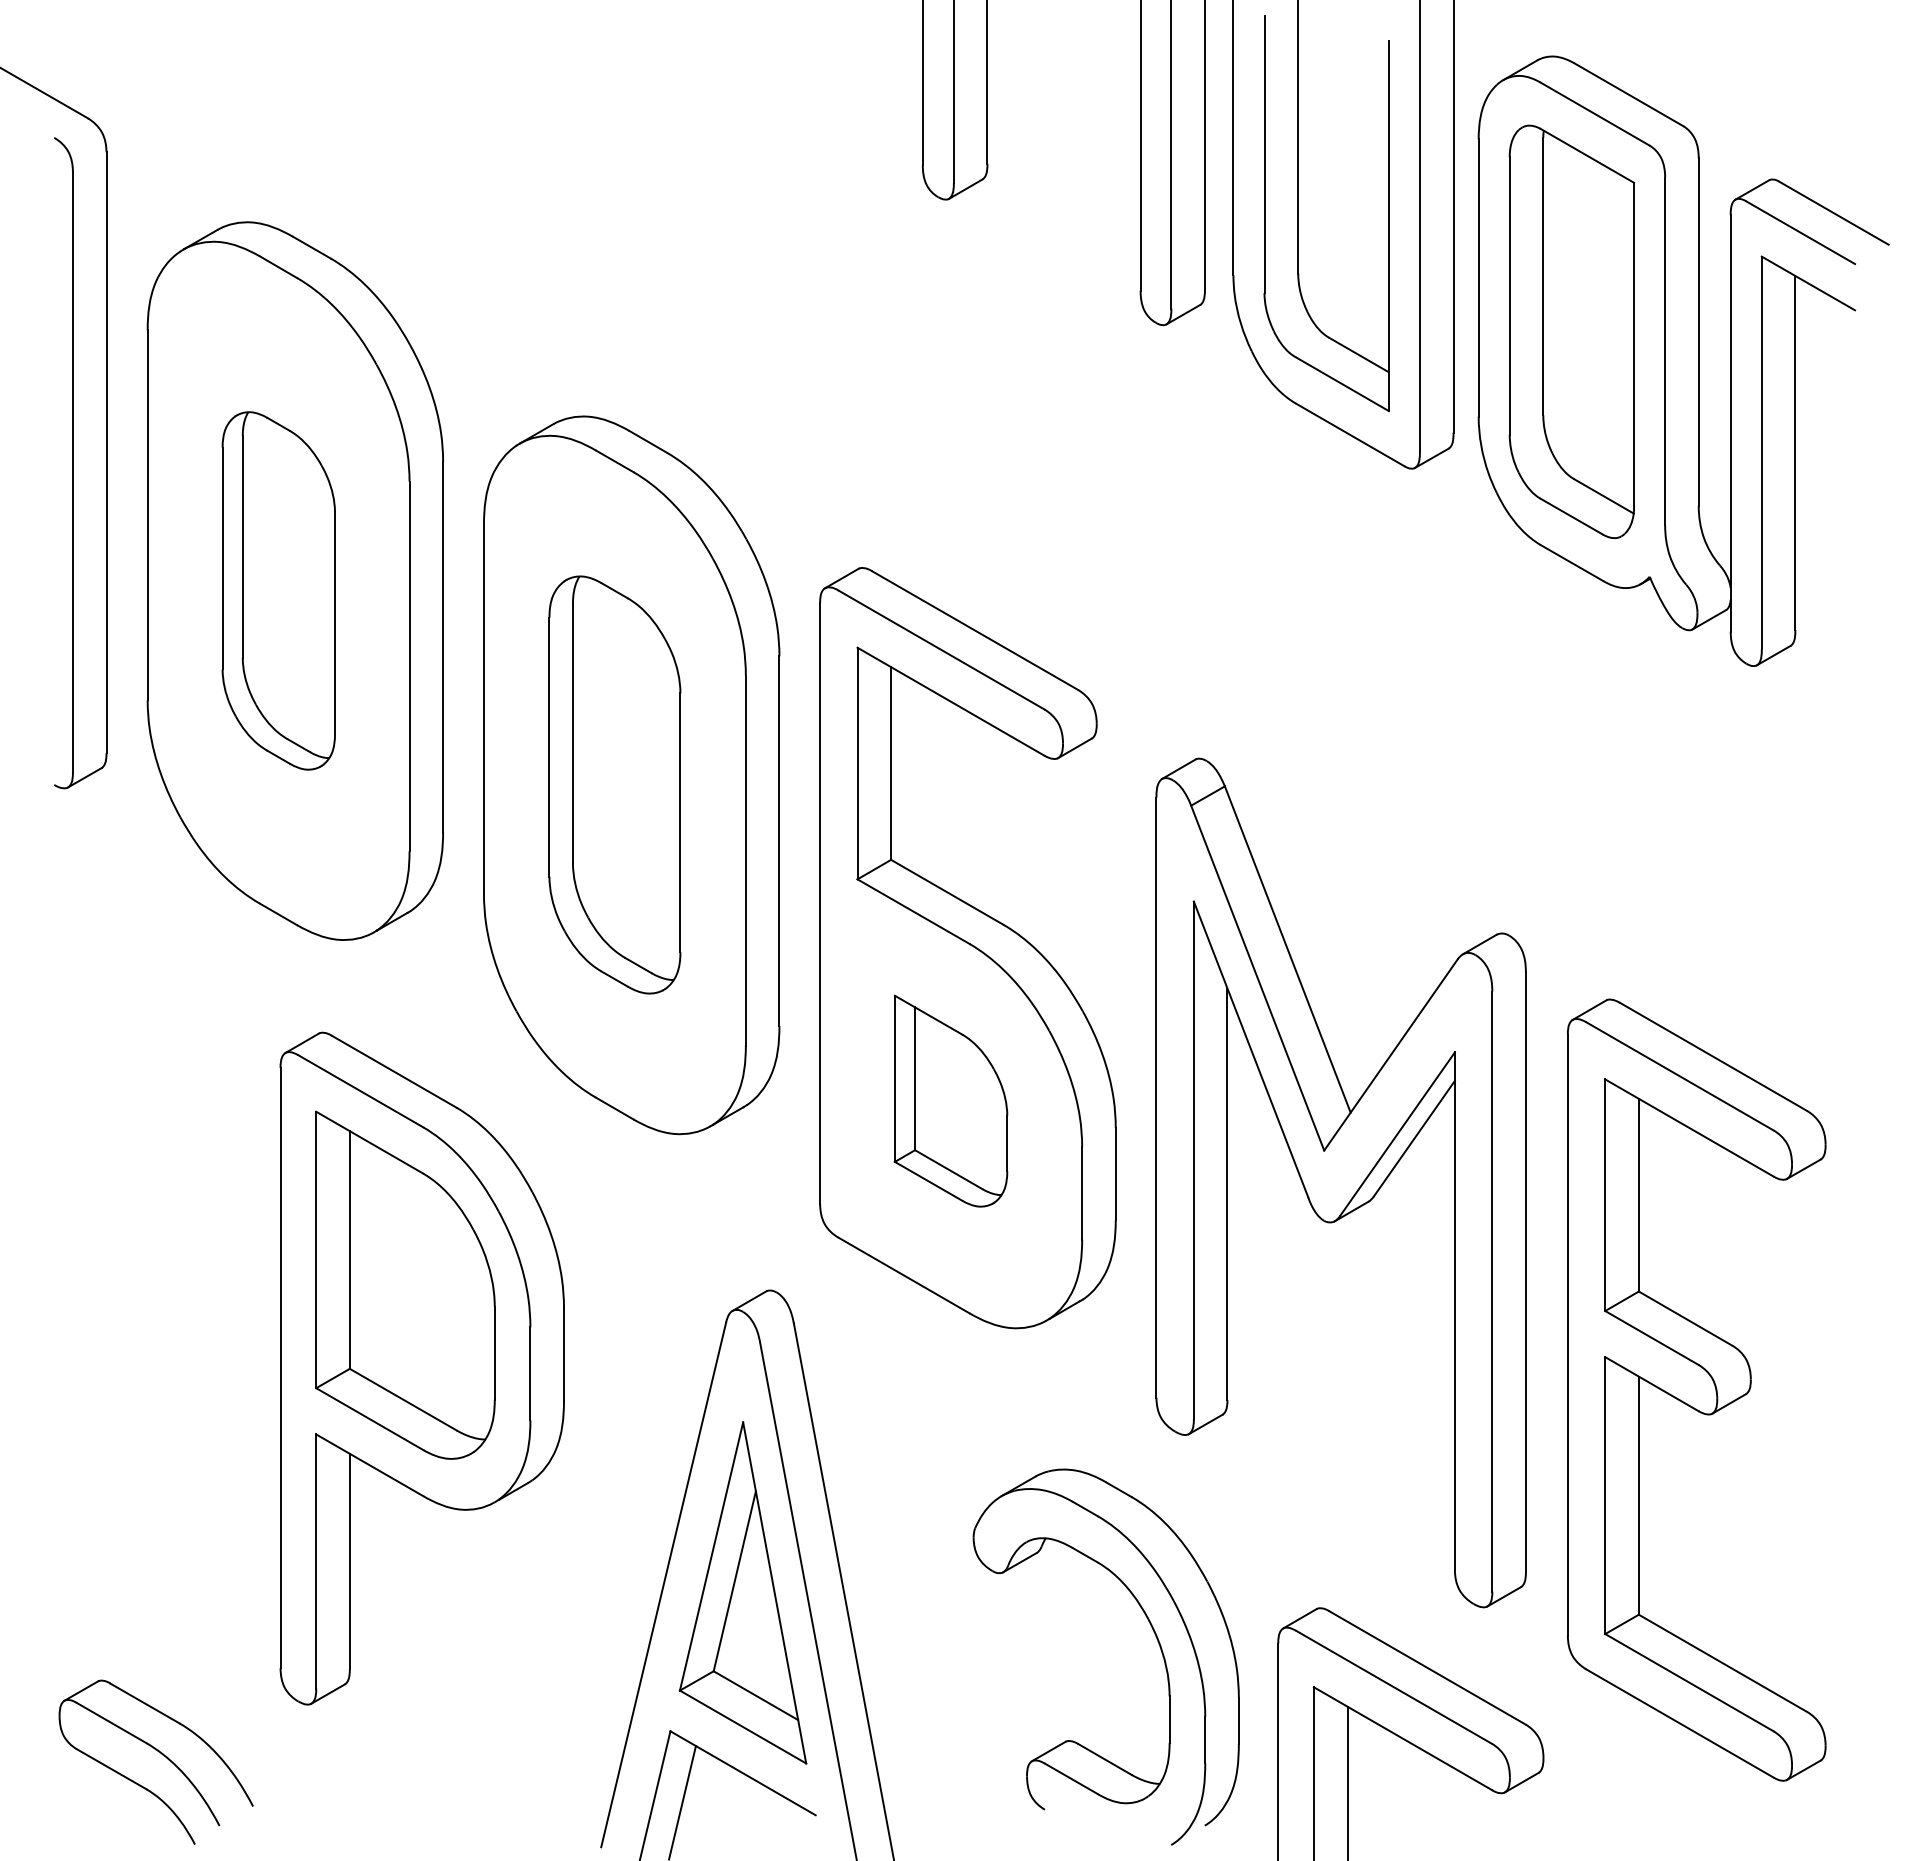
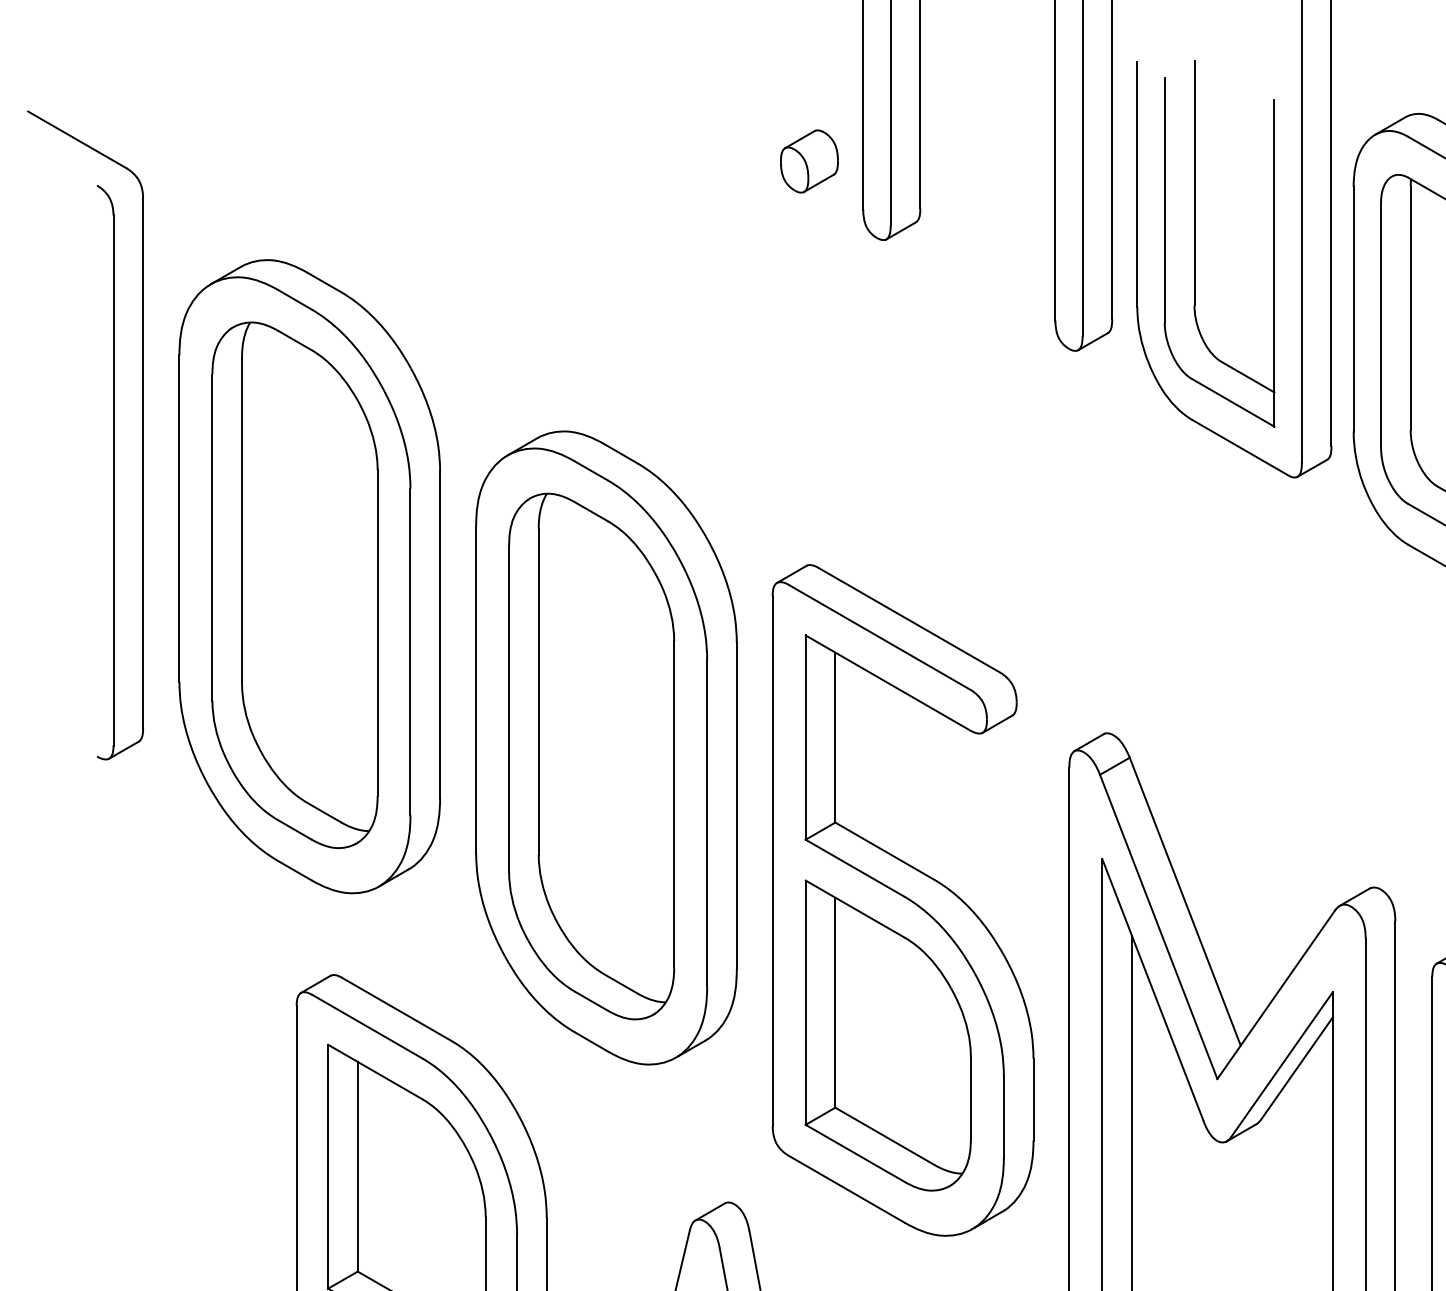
part: (861, 110) -> (809, 161), added
part: (278, 590) -> (294, 584), size x1.67
part: (614, 784) -> (591, 756), size x1.43
part: (950, 1100) -> (887, 1034), size x1.67

